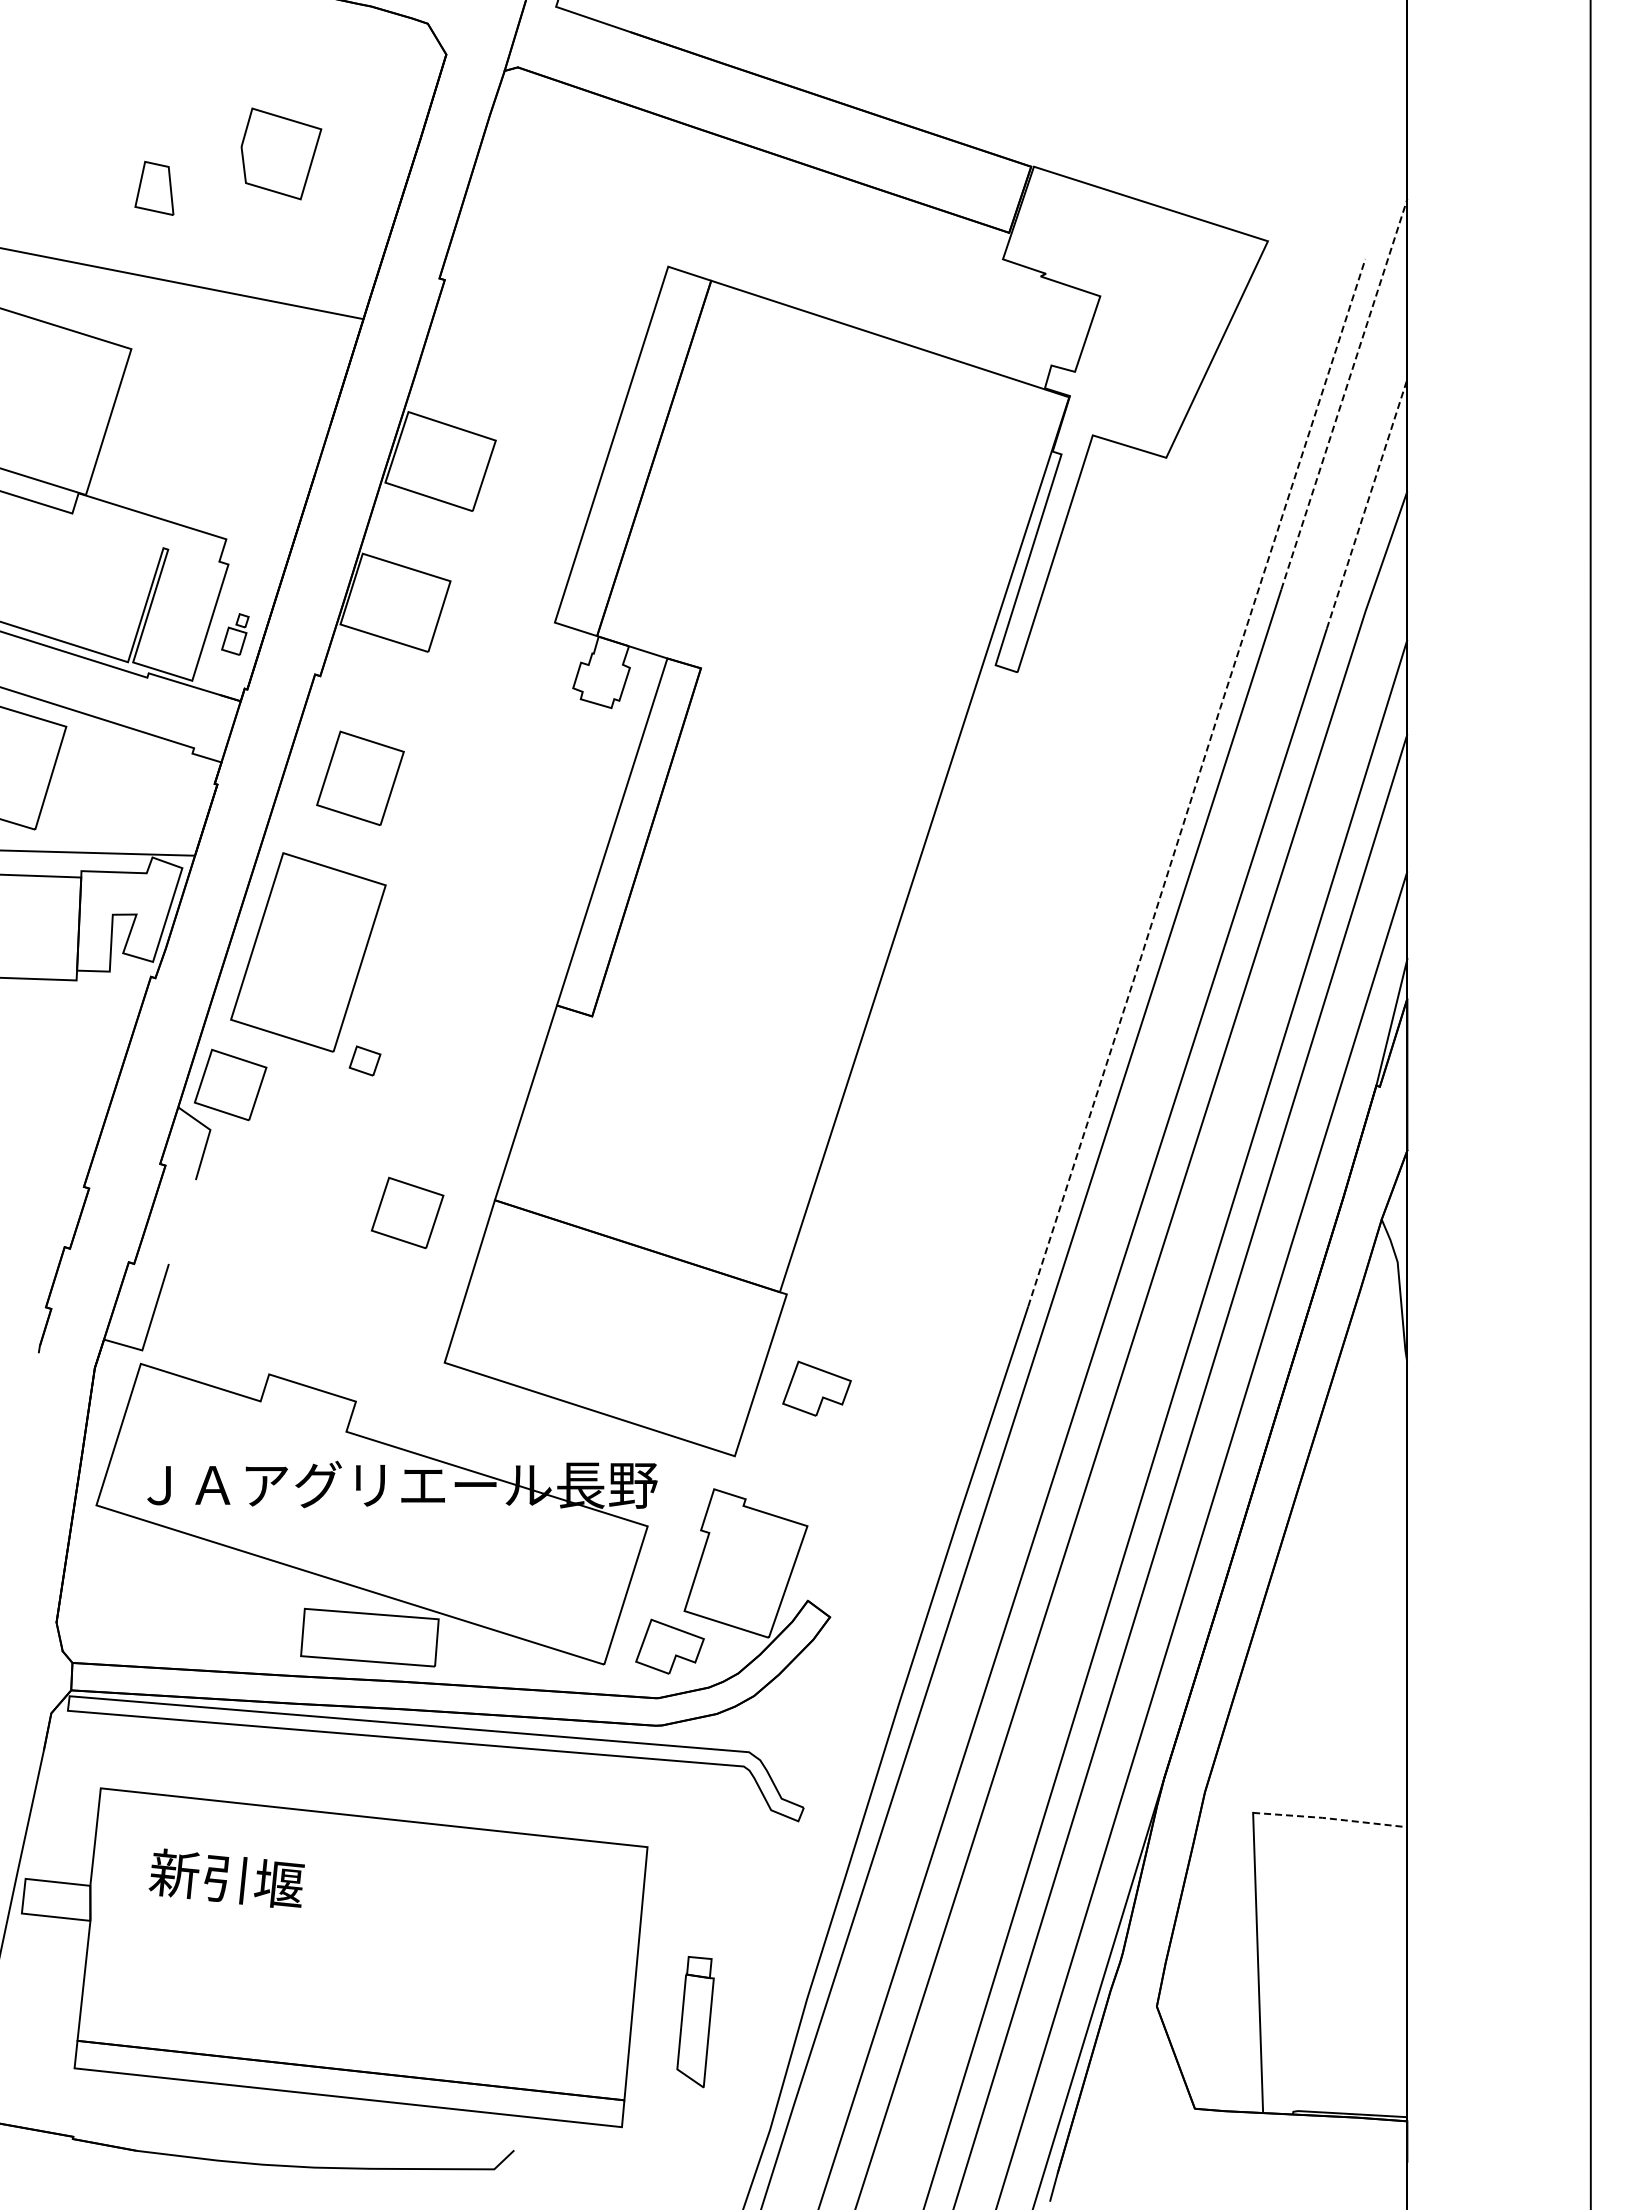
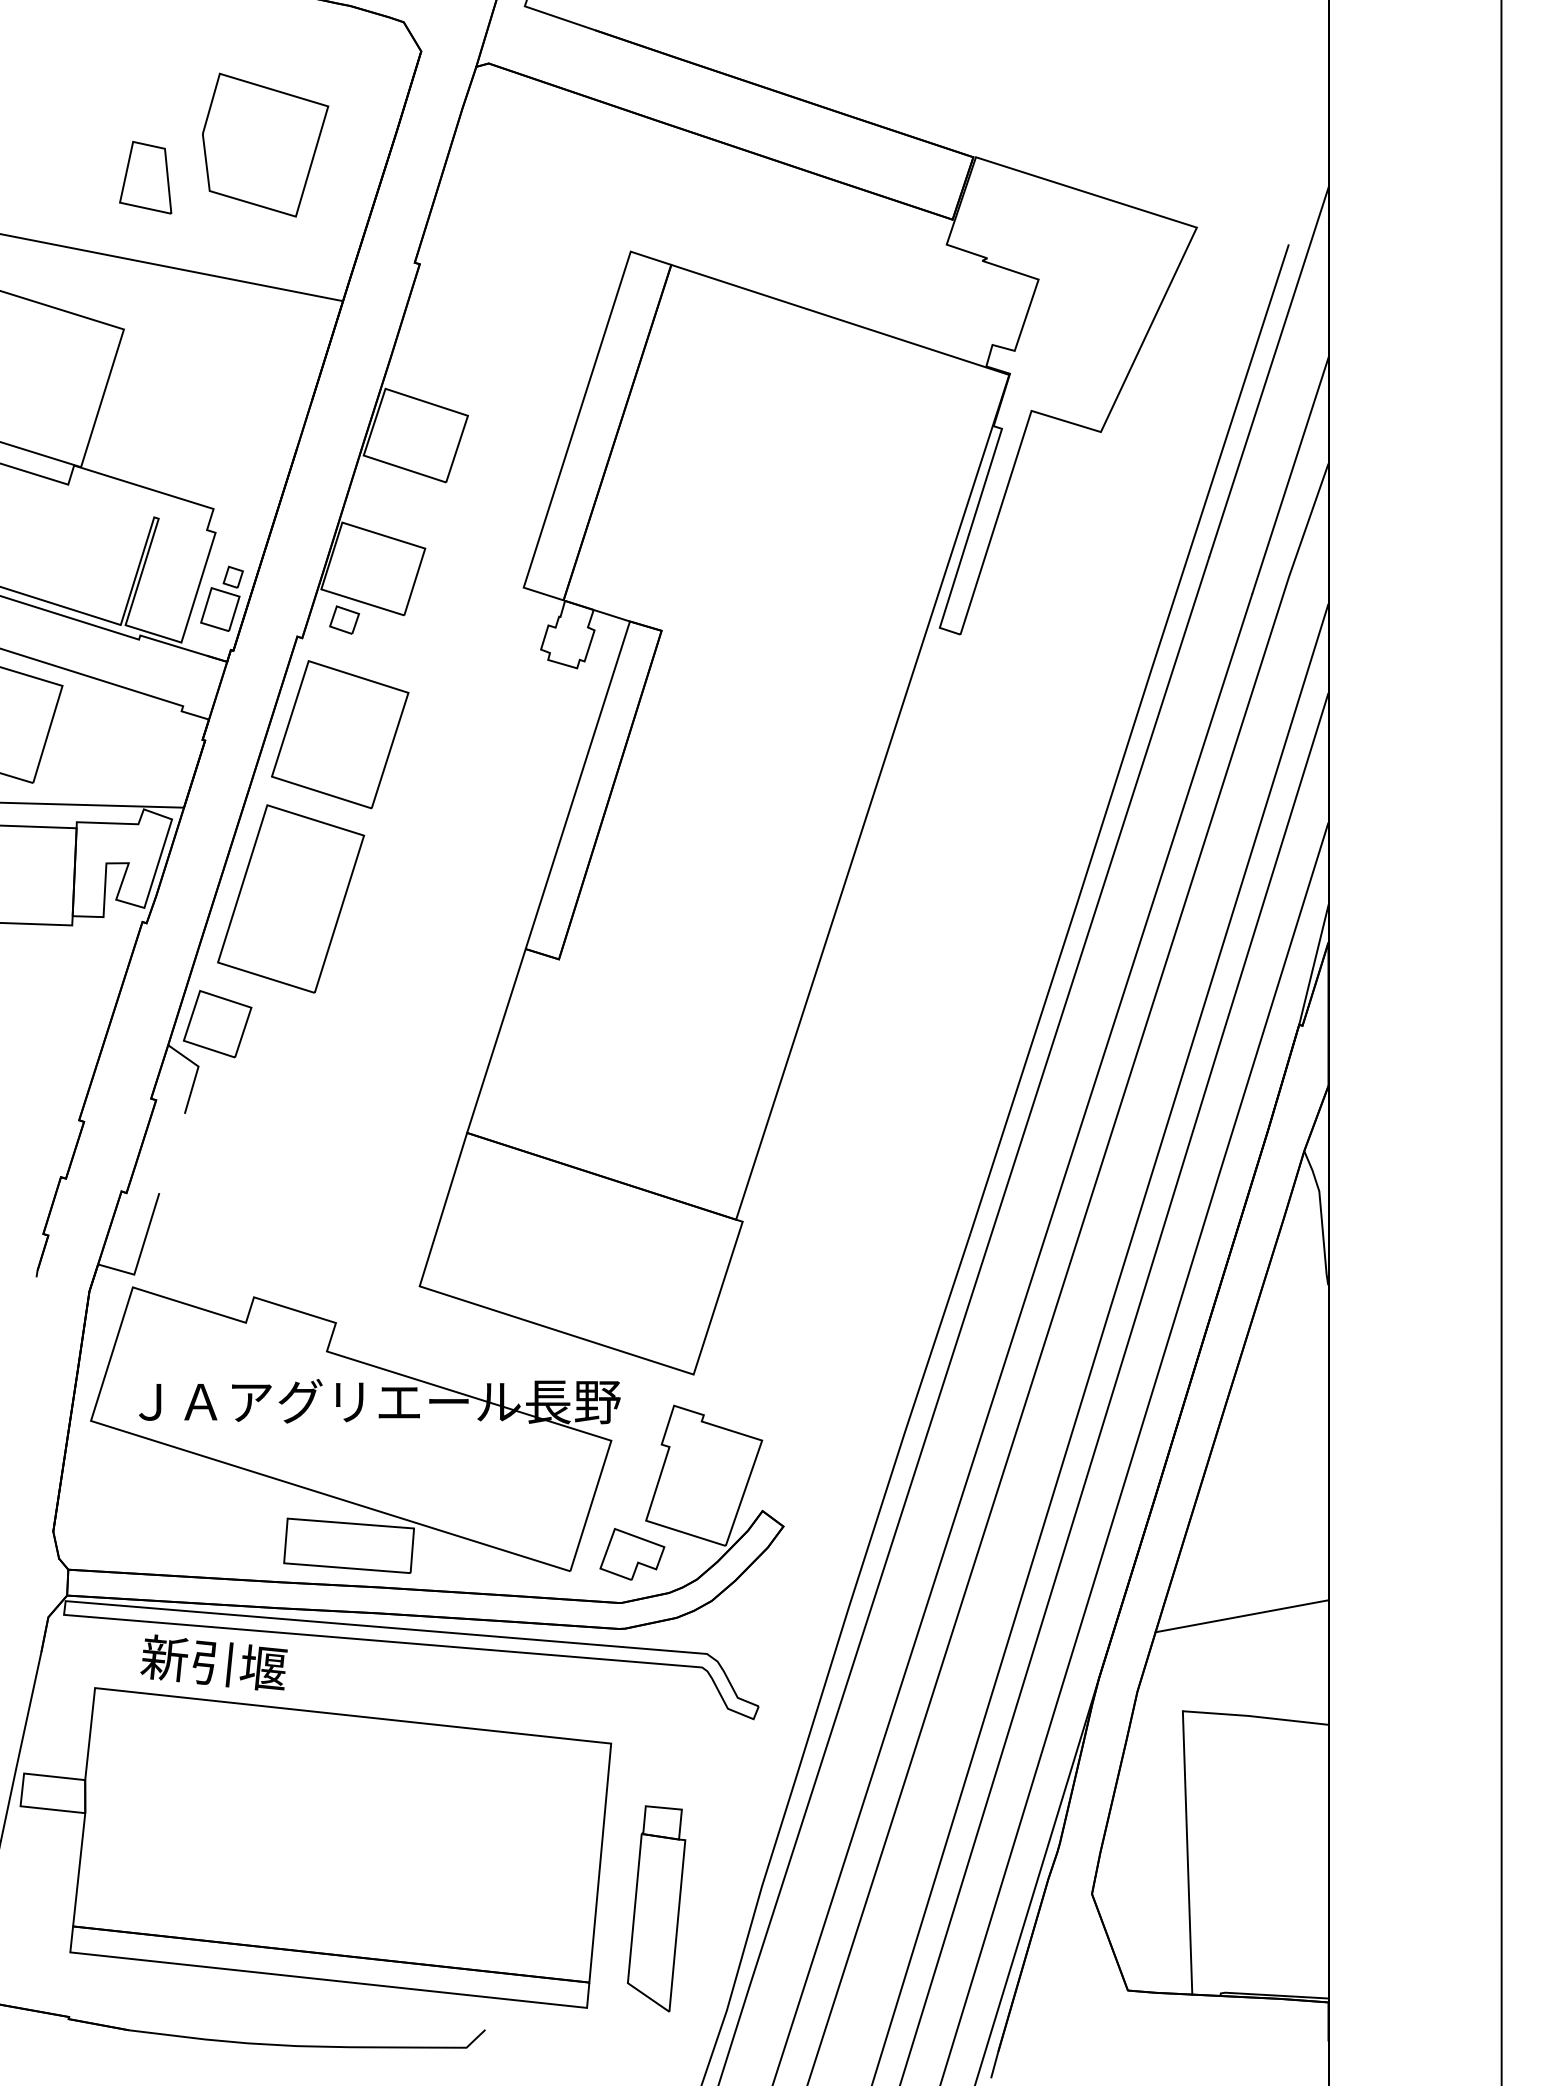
part: (281, 153) -> (265, 144), size x1.67
part: (154, 188) -> (145, 177), size x1.43
line: (1344, 393) -> (1269, 371), dashed -> solid
line: (1367, 503) -> (1290, 475), dashed -> solid
part: (235, 634) -> (222, 598), size x1.67
part: (360, 778) -> (340, 734), size x1.67
line: (1196, 782) -> (1129, 738), dashed -> solid
part: (364, 1060) -> (344, 619), moved
part: (407, 1212) -> (384, 1144), removed
part: (816, 1388) -> (770, 1310), removed
line: (1315, 1712) -> (1241, 1616), added
line: (1330, 1818) -> (1255, 1716), dashed -> solid
text: (226, 1877) -> (213, 1661), moved
part: (695, 2021) -> (656, 1908), size x1.67

